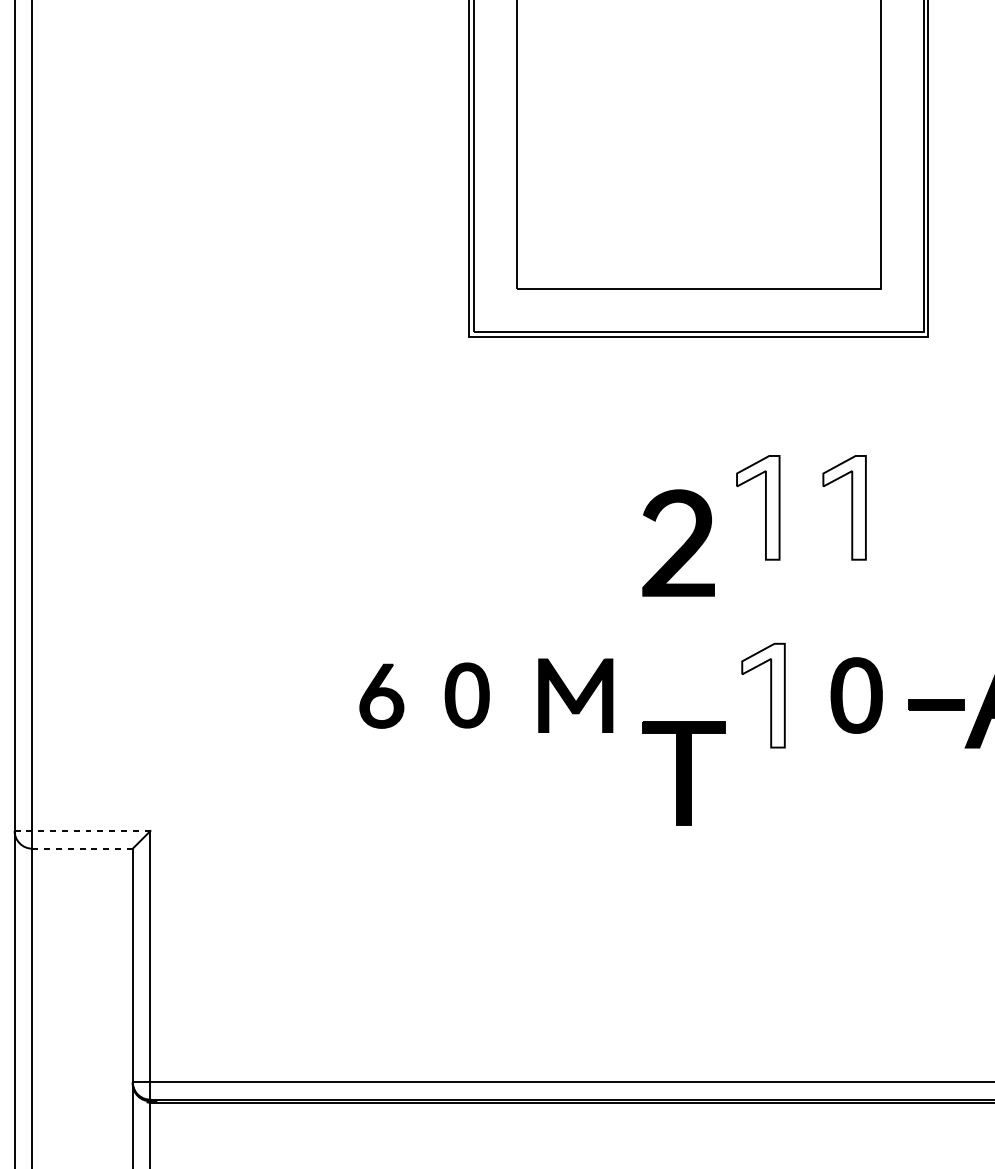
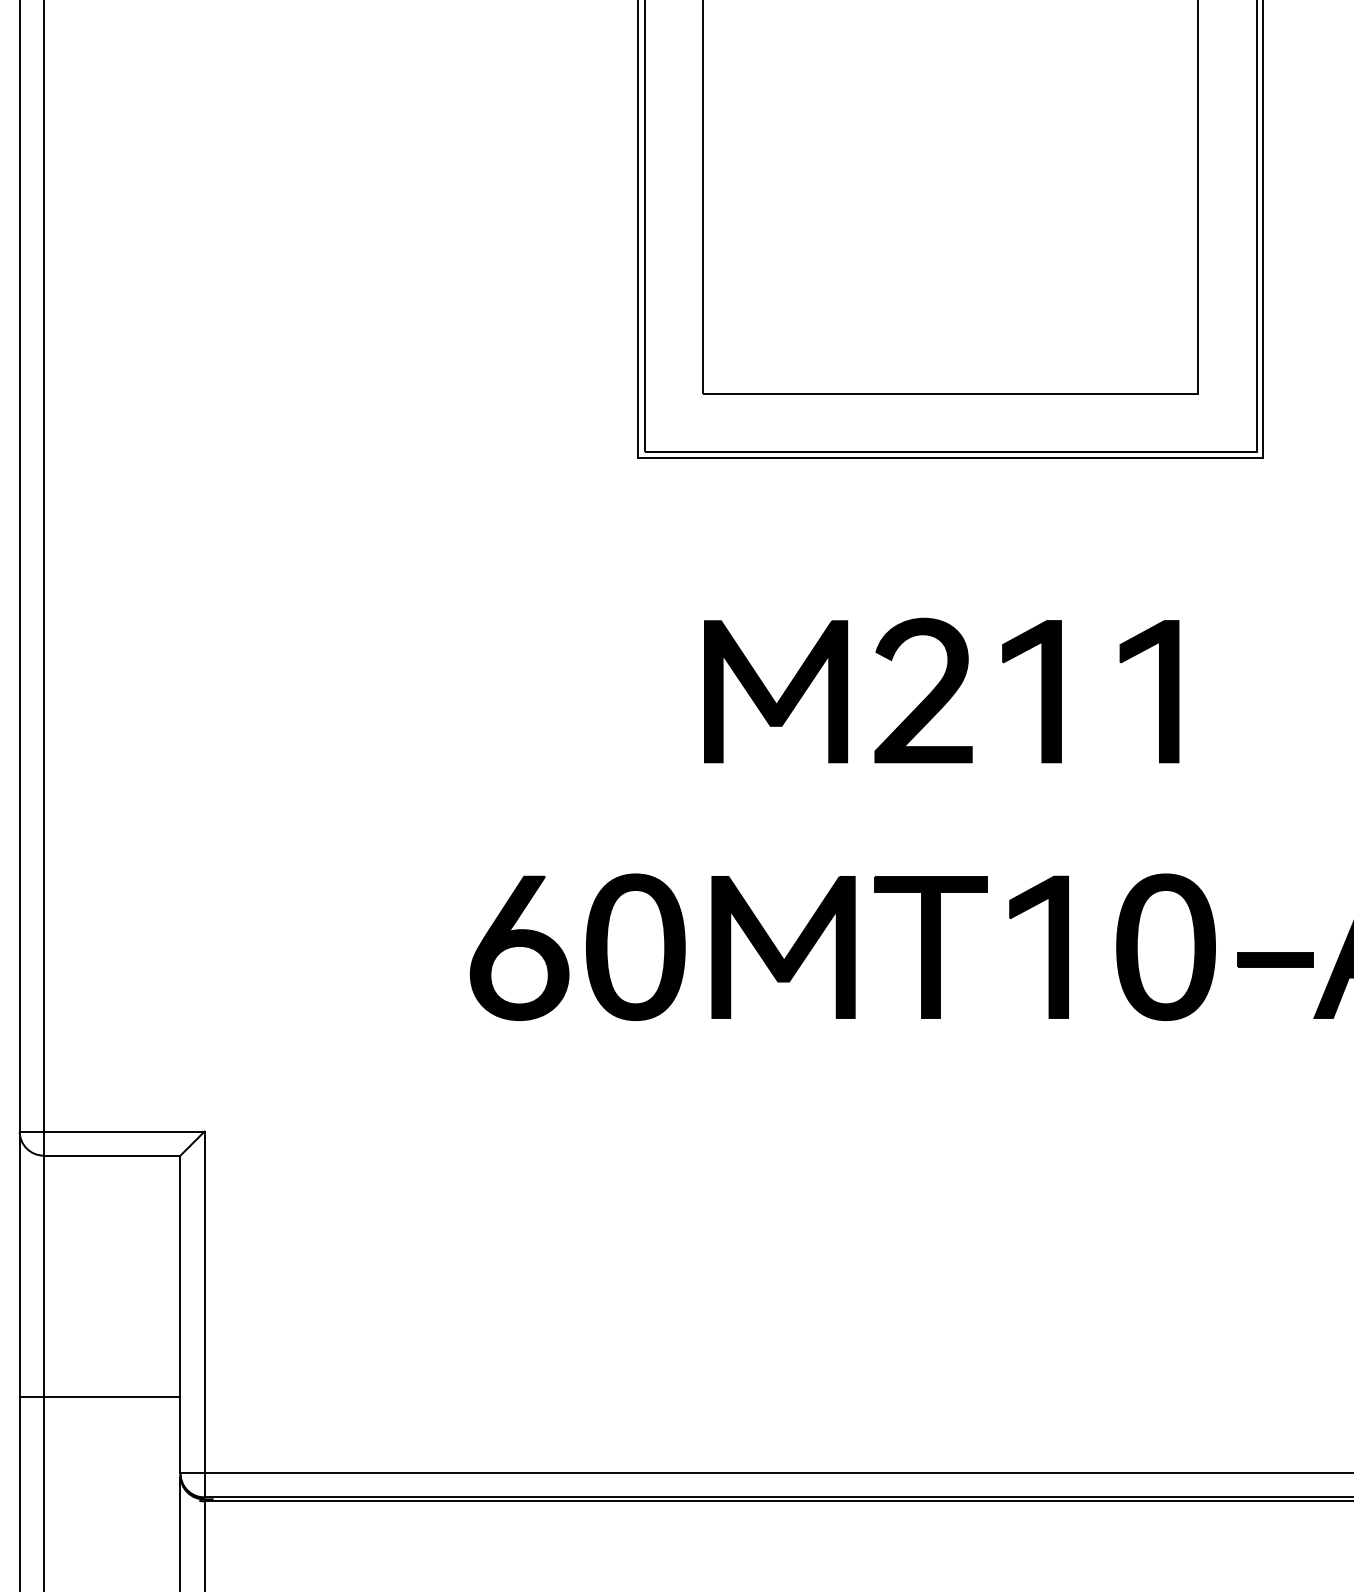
part: (569, 507) -> (775, 691), added
fill: (757, 507) -> (1031, 691), added
fill: (844, 507) -> (1149, 691), added
part: (682, 545) -> (928, 694), moved
part: (381, 695) -> (519, 947), size x1.67
part: (467, 695) -> (635, 946), size x1.67
part: (575, 695) -> (783, 947), size x1.43
fill: (763, 695) -> (1039, 946), added
part: (856, 695) -> (1165, 946), size x1.43
part: (683, 773) -> (930, 947), moved
line: (82, 830) -> (111, 1131), dashed -> solid
line: (82, 848) -> (112, 1155), dashed -> solid
line: (73, 1025) -> (99, 1396), added

